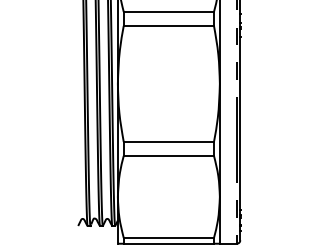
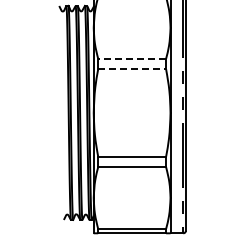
line: (169, 11) -> (132, 58), solid -> dashed
line: (169, 26) -> (132, 69), solid -> dashed

